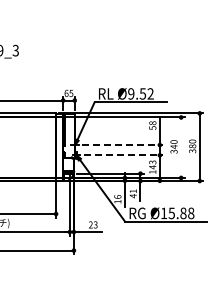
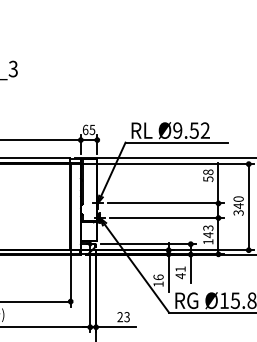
line: (122, 145) -> (165, 204), dashed -> solid
line: (181, 147) -> (249, 206), added
line: (123, 155) -> (166, 218), dashed -> solid

